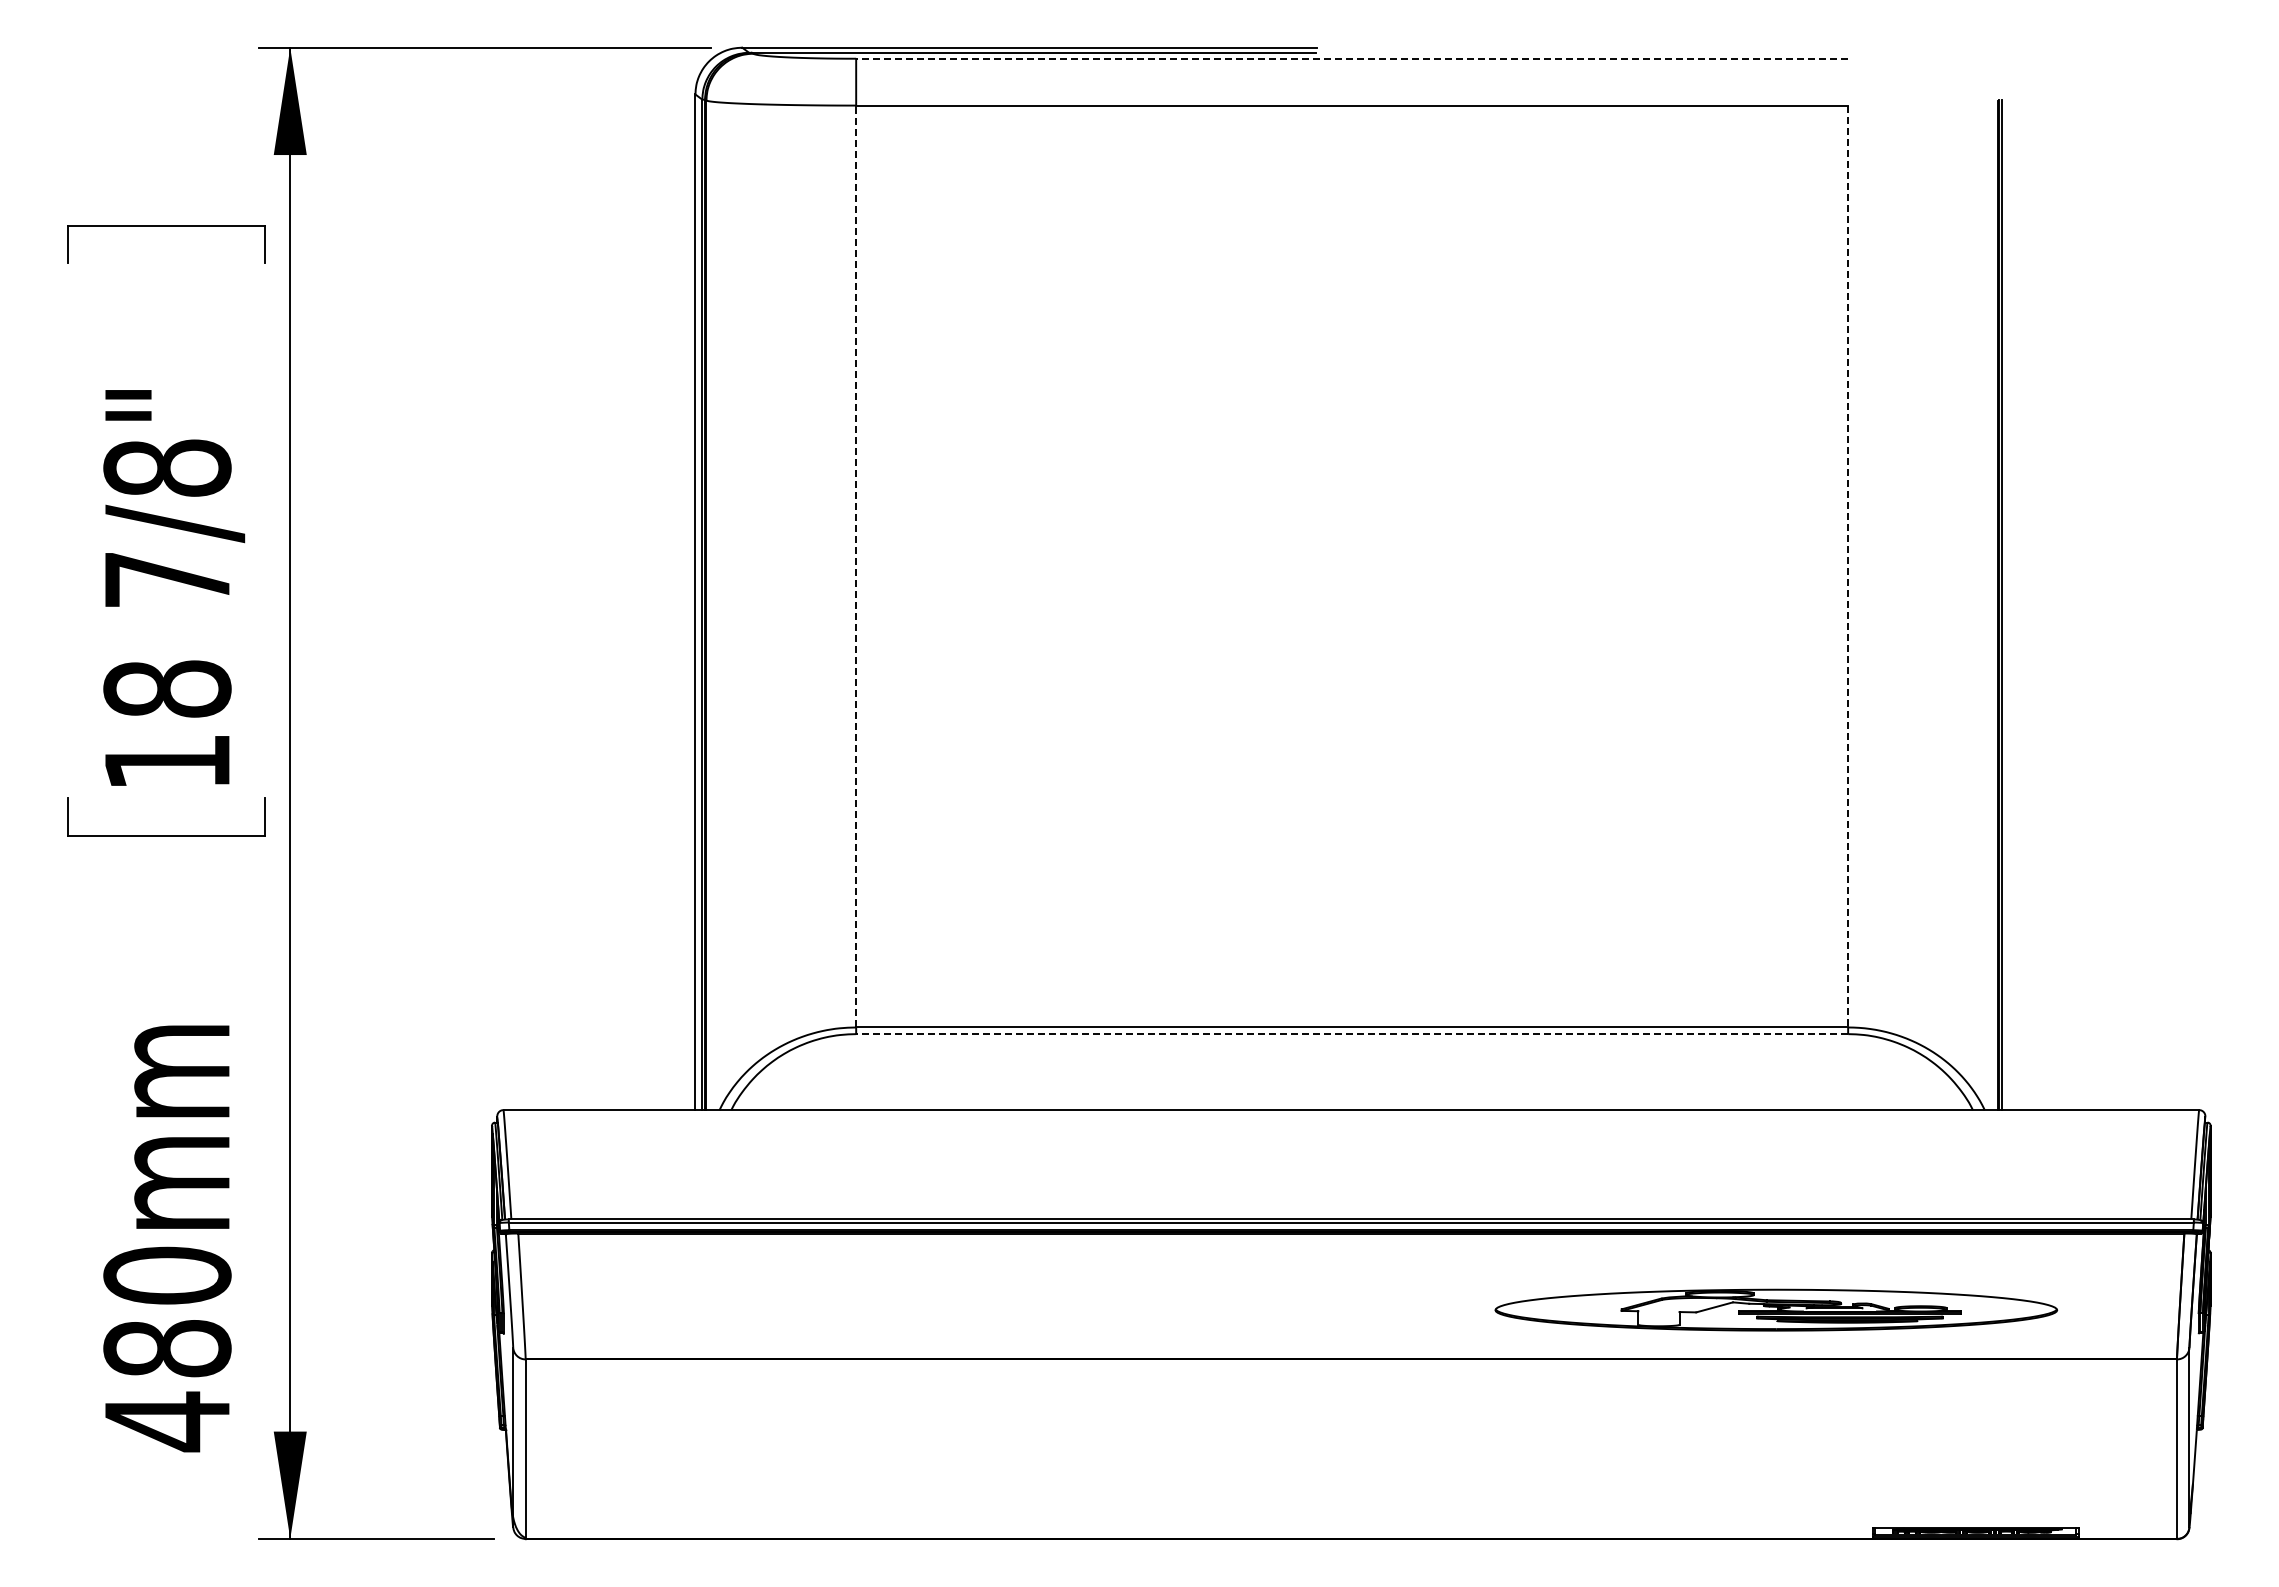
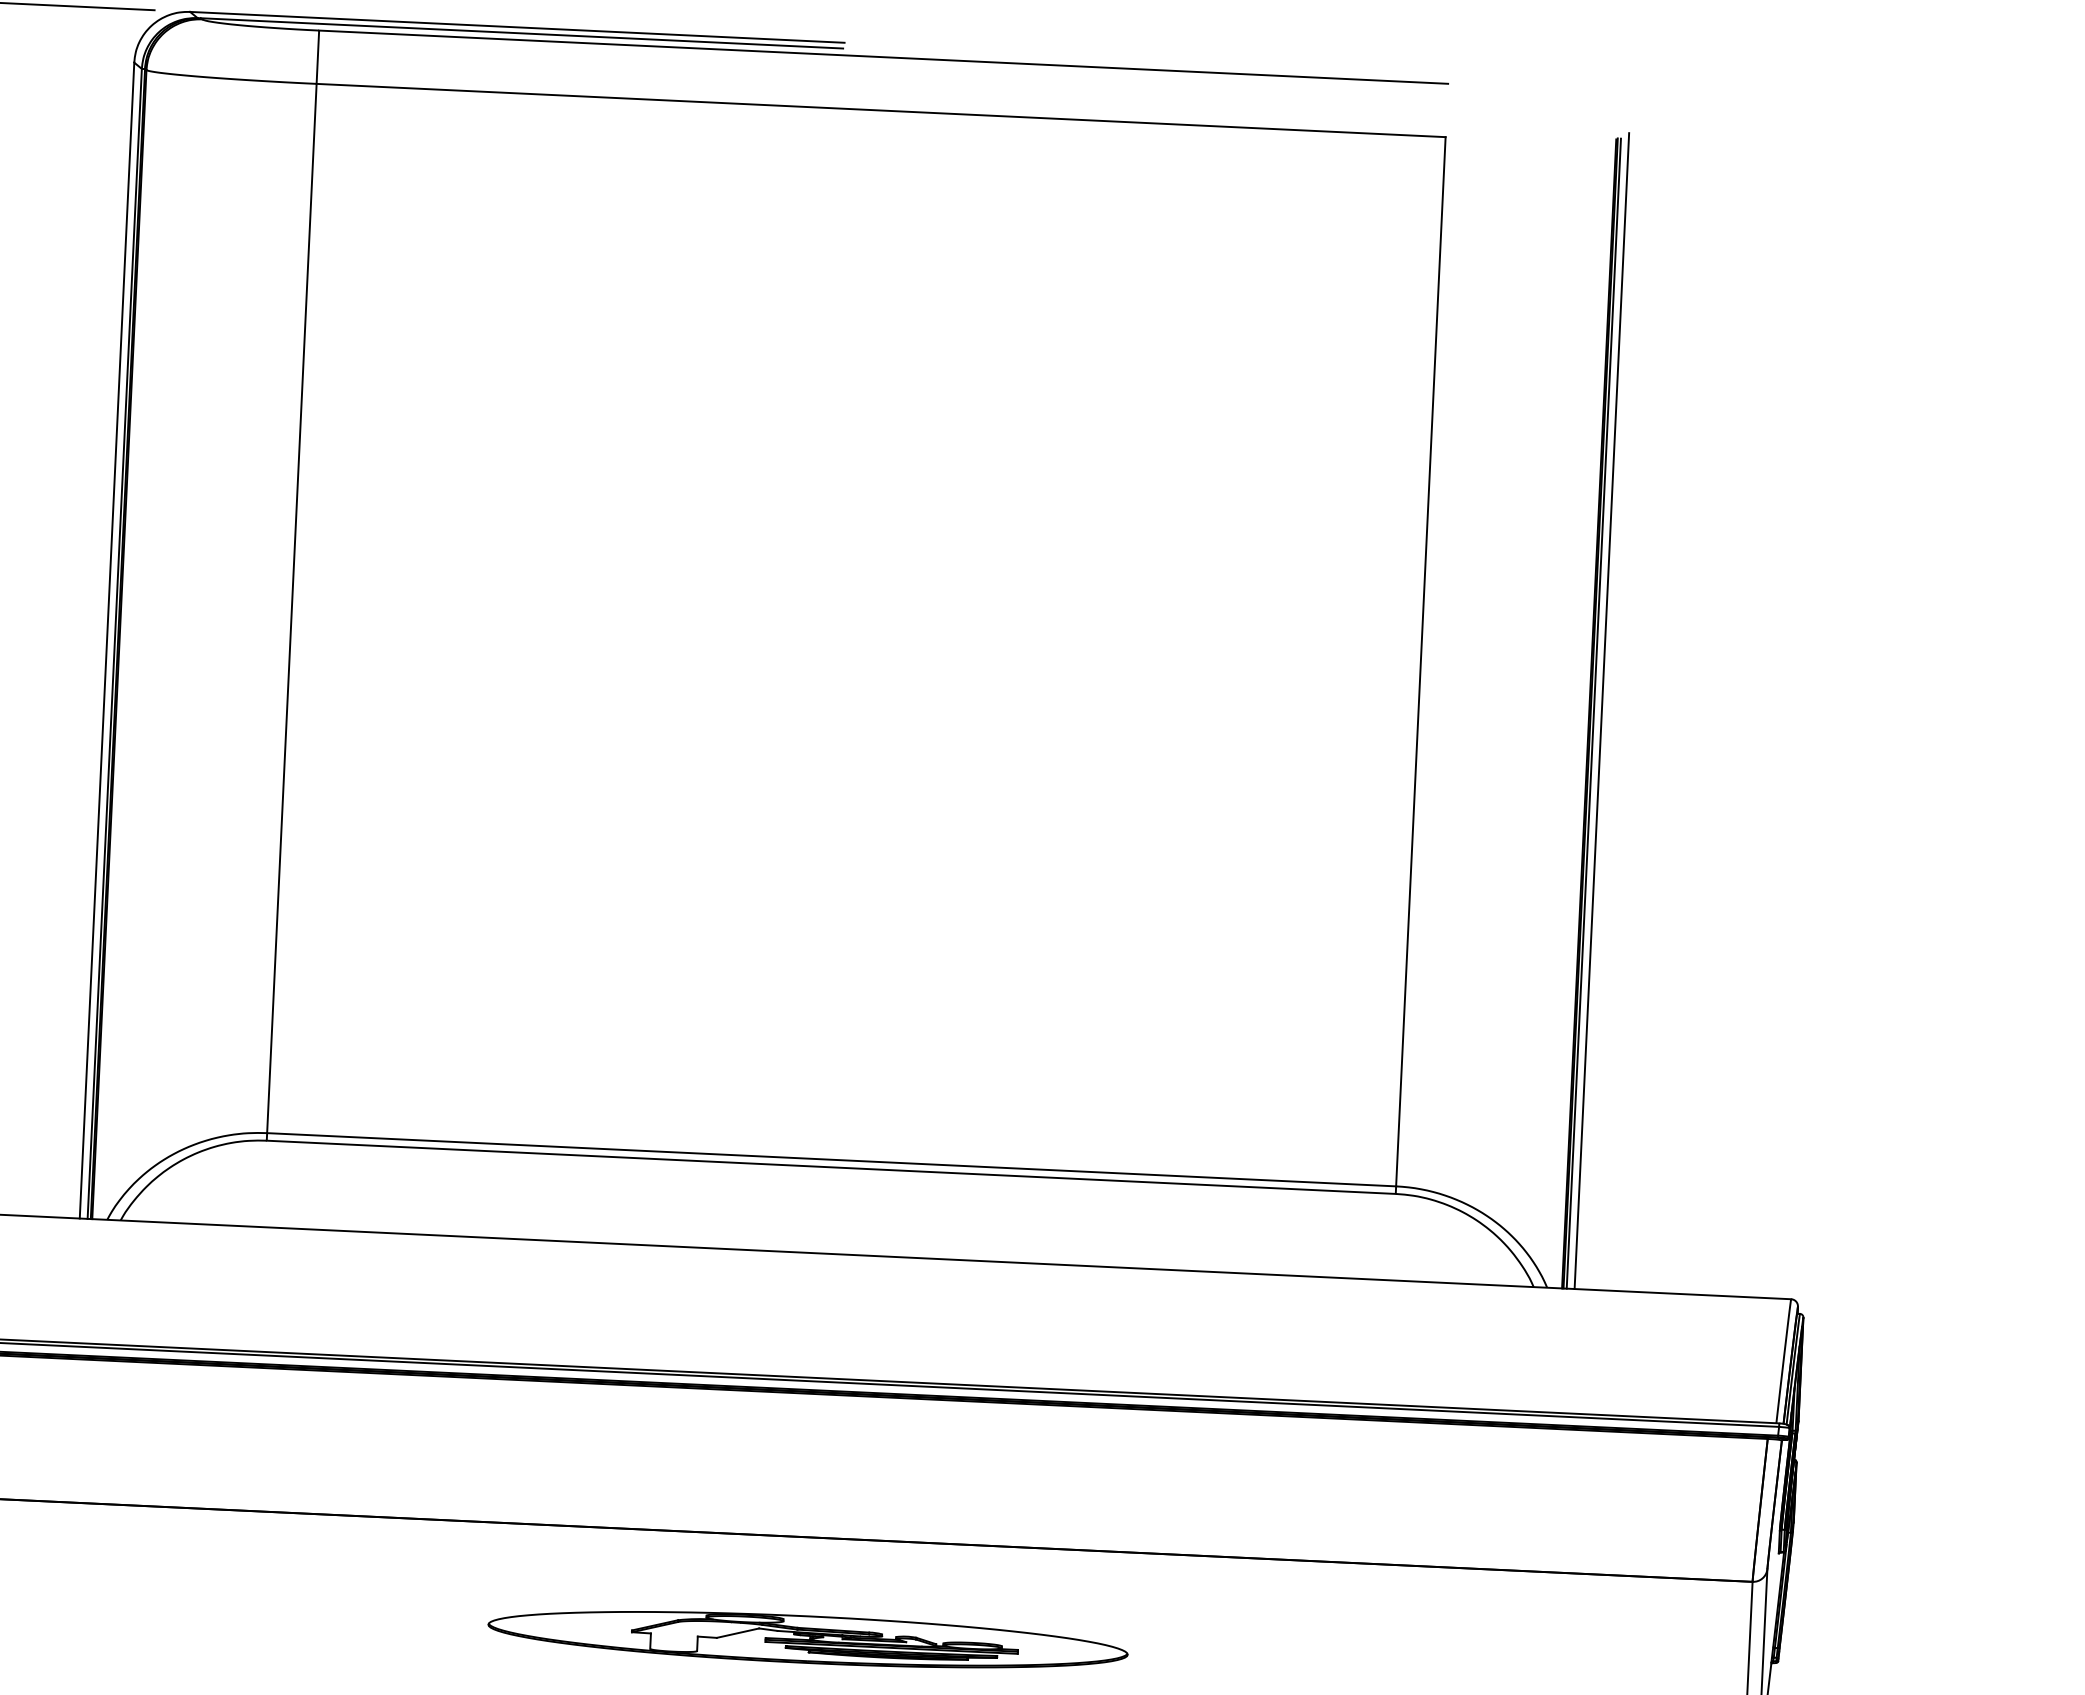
line: (1352, 58) -> (884, 56), dashed -> solid
line: (856, 566) -> (292, 608), dashed -> solid
line: (1848, 566) -> (1421, 661), dashed -> solid
line: (2008, 602) -> (1601, 711), added
line: (1352, 1034) -> (831, 1167), dashed -> solid
part: (1776, 1309) -> (808, 1638), moved

